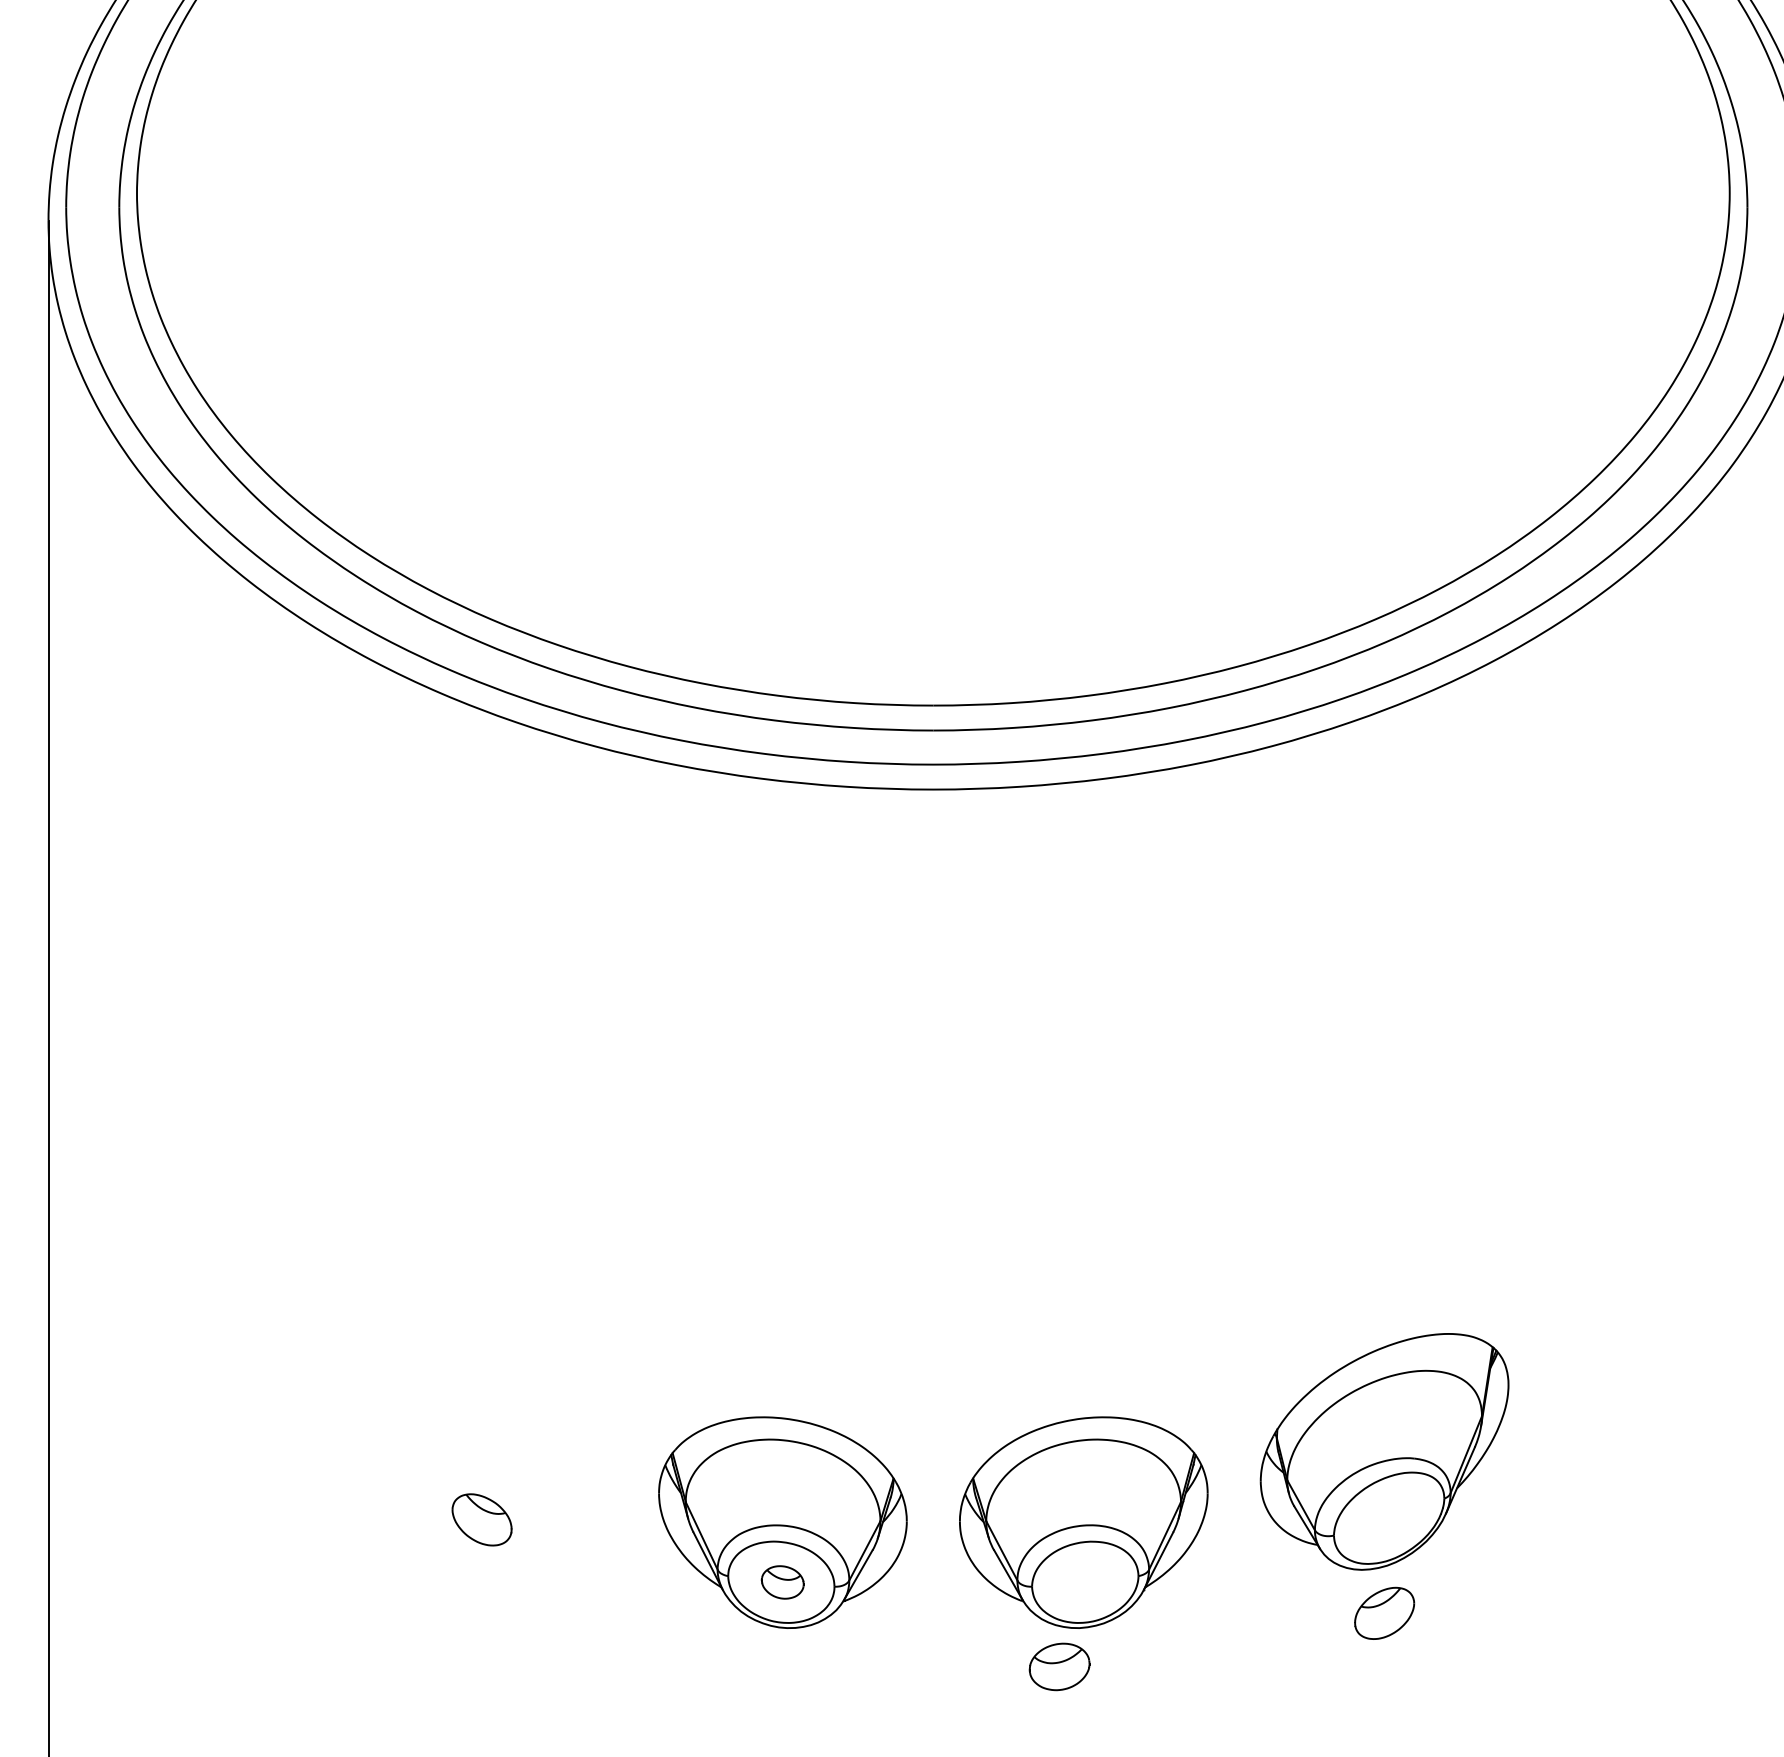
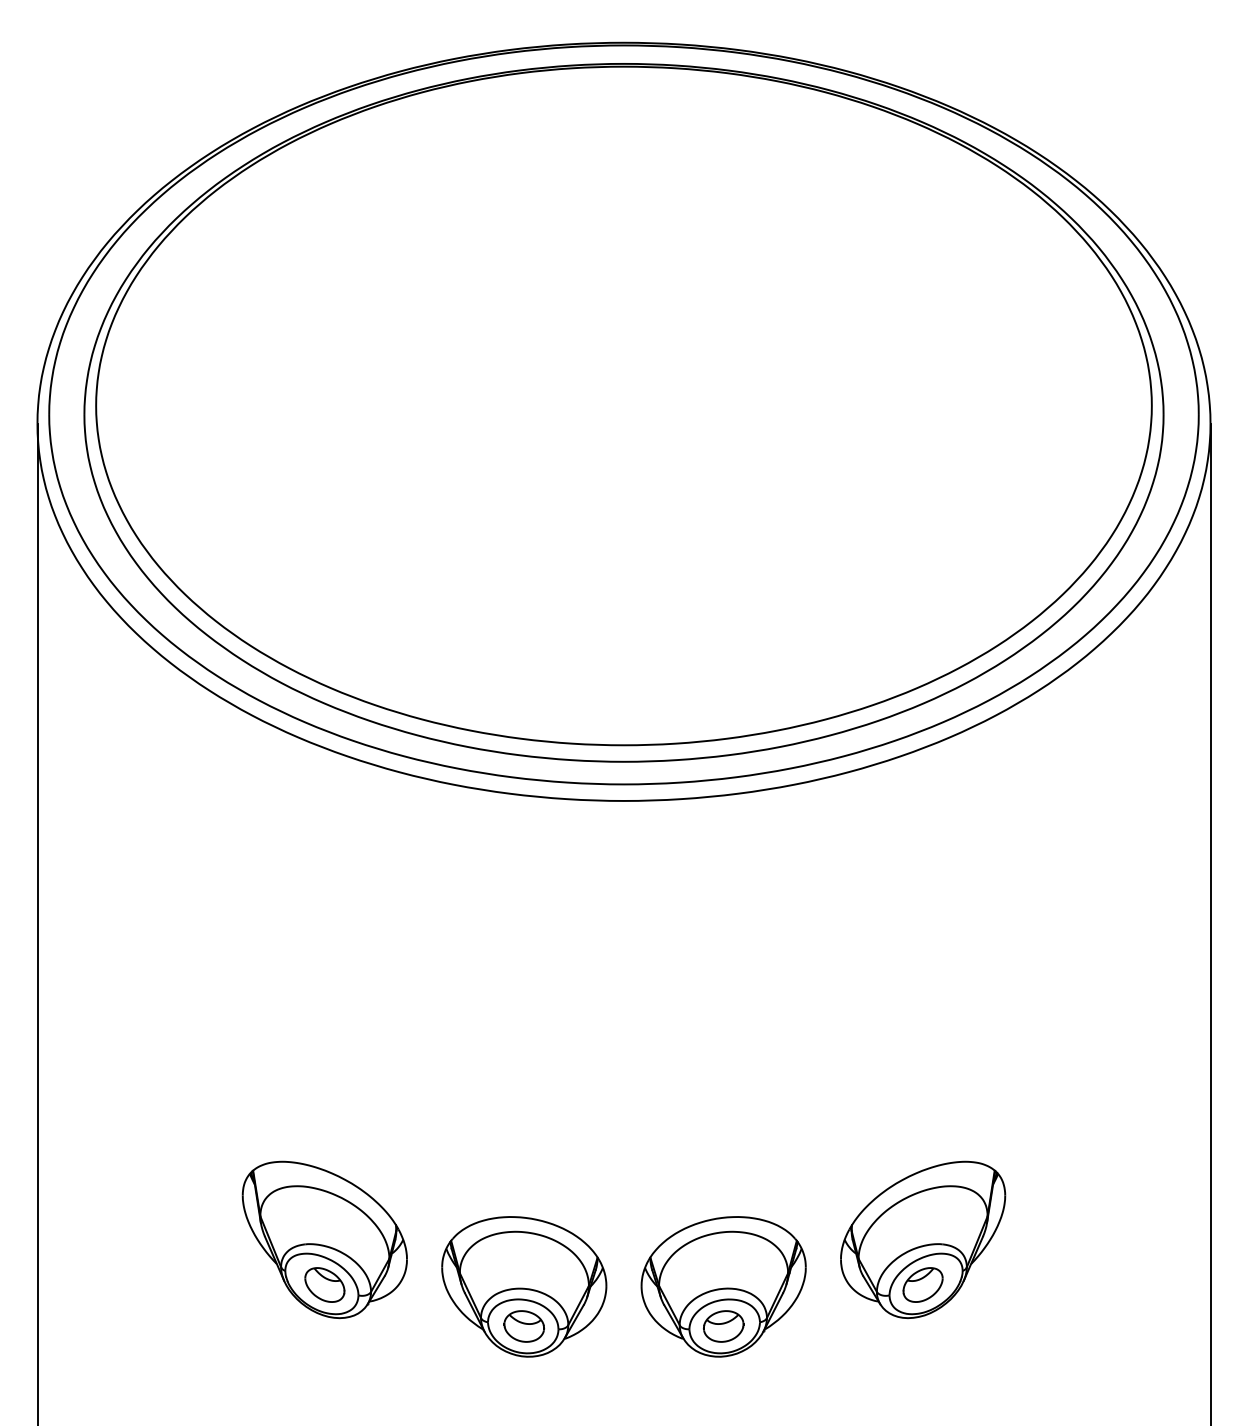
part: (481, 1451) -> (324, 1239), added
part: (781, 1582) -> (523, 1326), size x1.43
part: (1383, 1612) -> (922, 1284), moved
part: (1059, 1666) -> (723, 1326), moved

